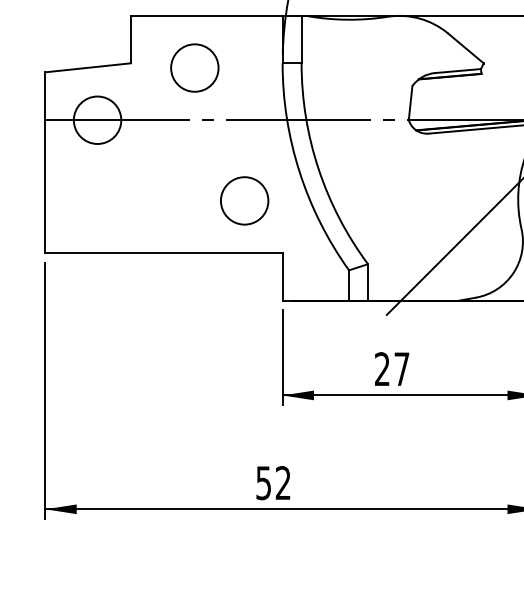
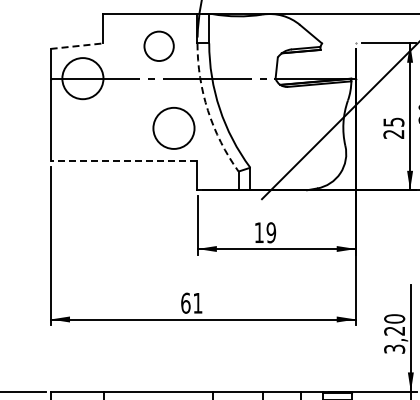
circle: (193, 66) -> (158, 45), moved
line: (88, 68) -> (77, 46), solid -> dashed
circle: (96, 120) -> (82, 78), size x1.4
arc: (300, 171) -> (208, 110), solid -> dashed
circle: (243, 200) -> (173, 128), size x1.4
line: (163, 252) -> (123, 160), solid -> dashed
text: (392, 368) -> (265, 232), 27 -> 19
text: (272, 481) -> (191, 302), 52 -> 61

